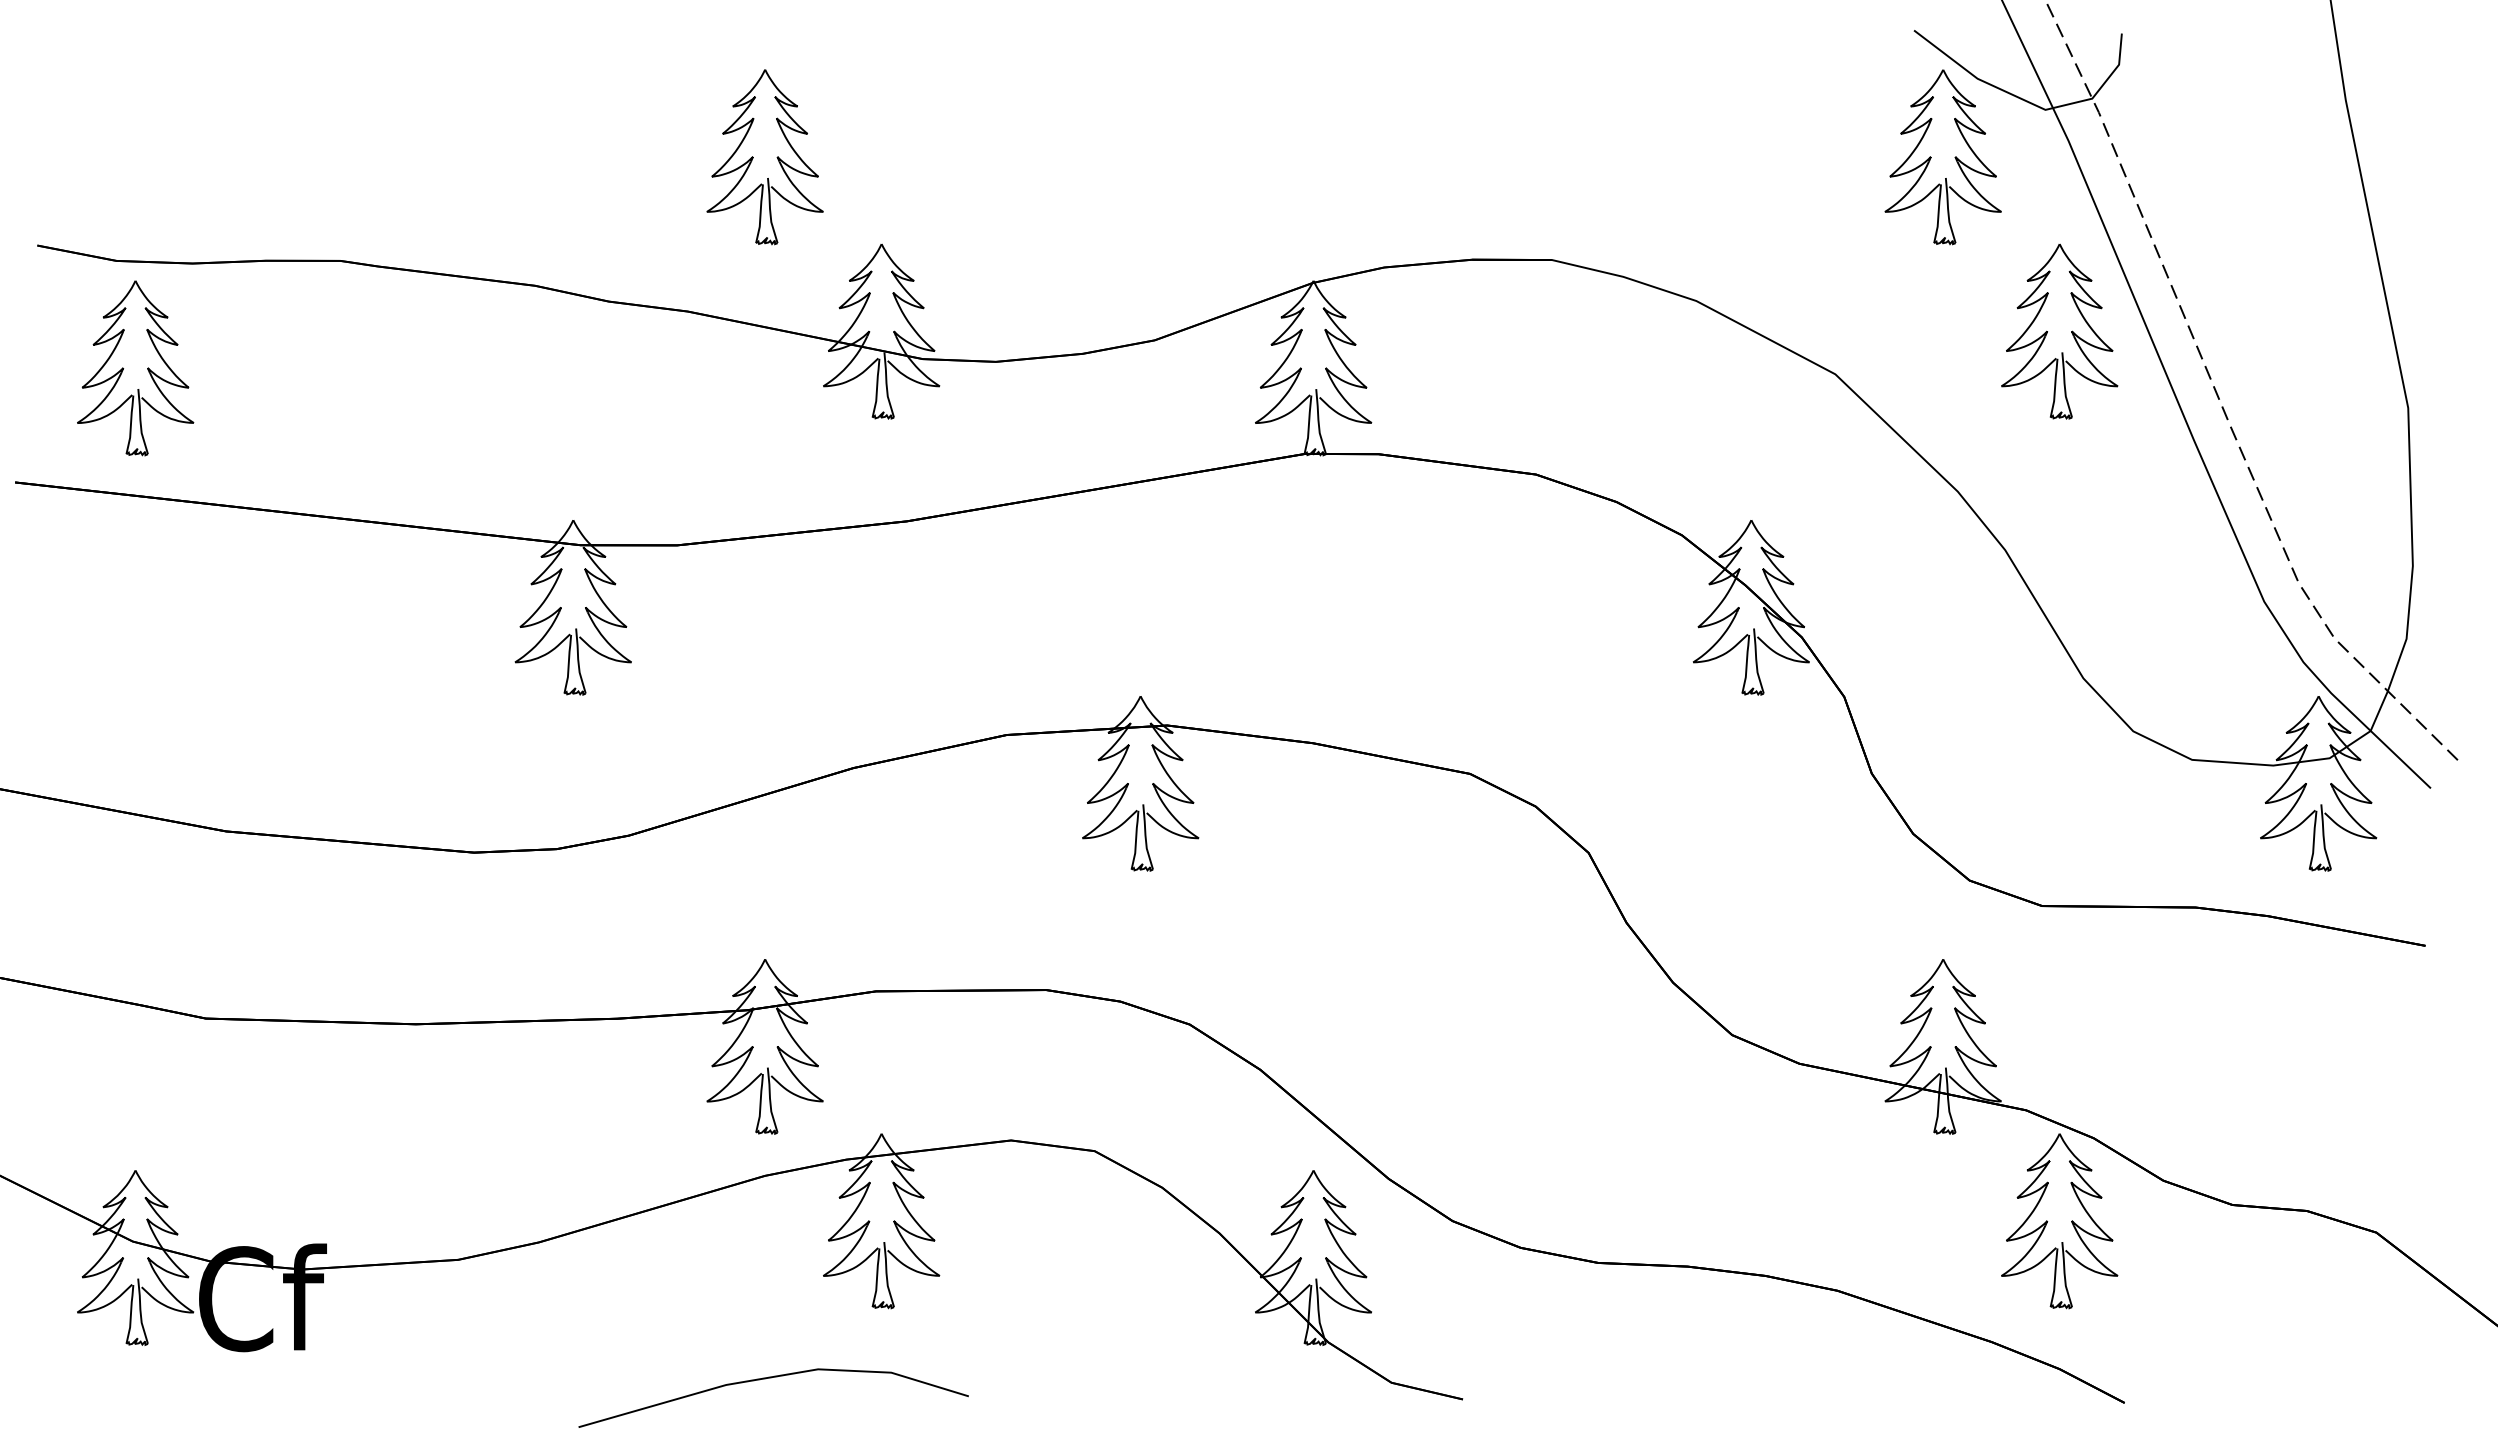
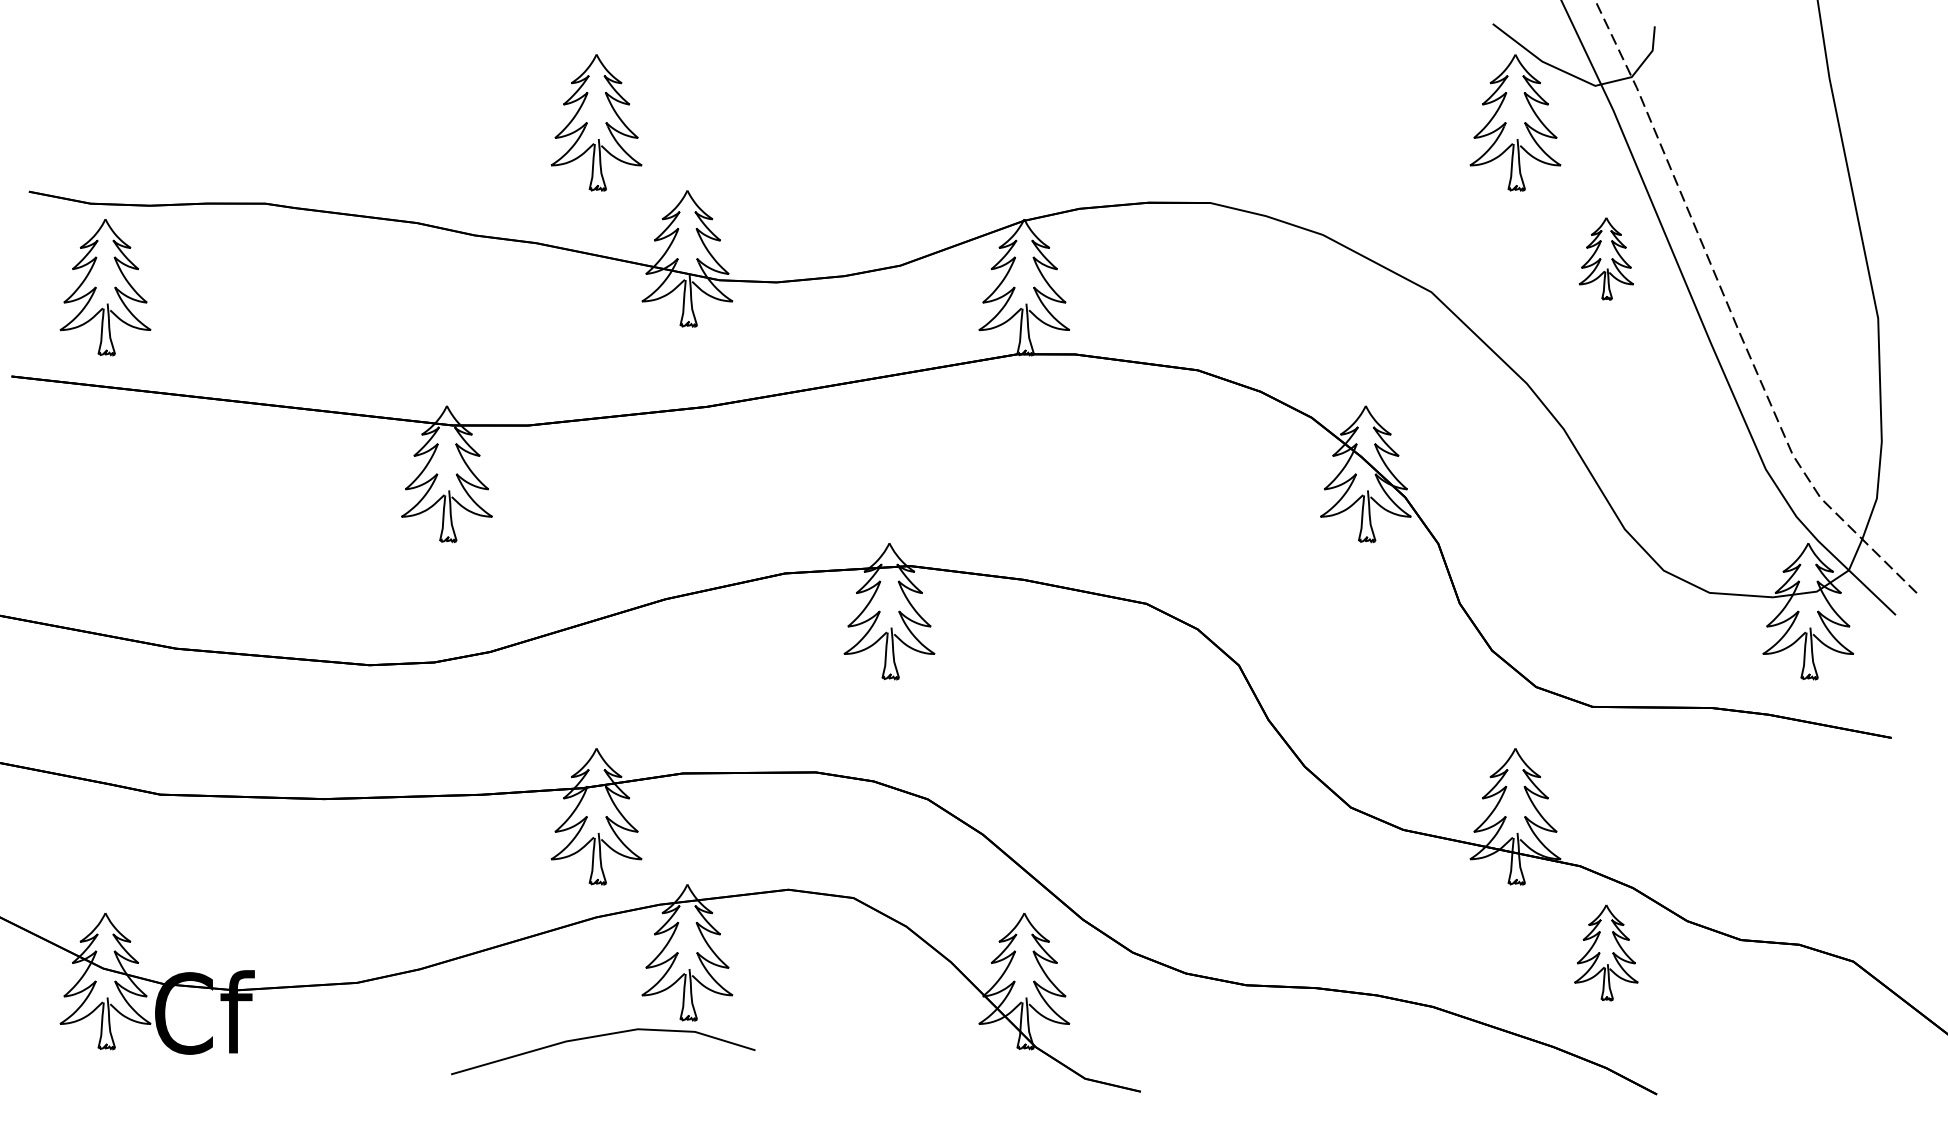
part: (2059, 331) -> (1606, 258), size x0.6
part: (2059, 1221) -> (1606, 952), size x0.7
line: (771, 1378) -> (601, 1036), moved

